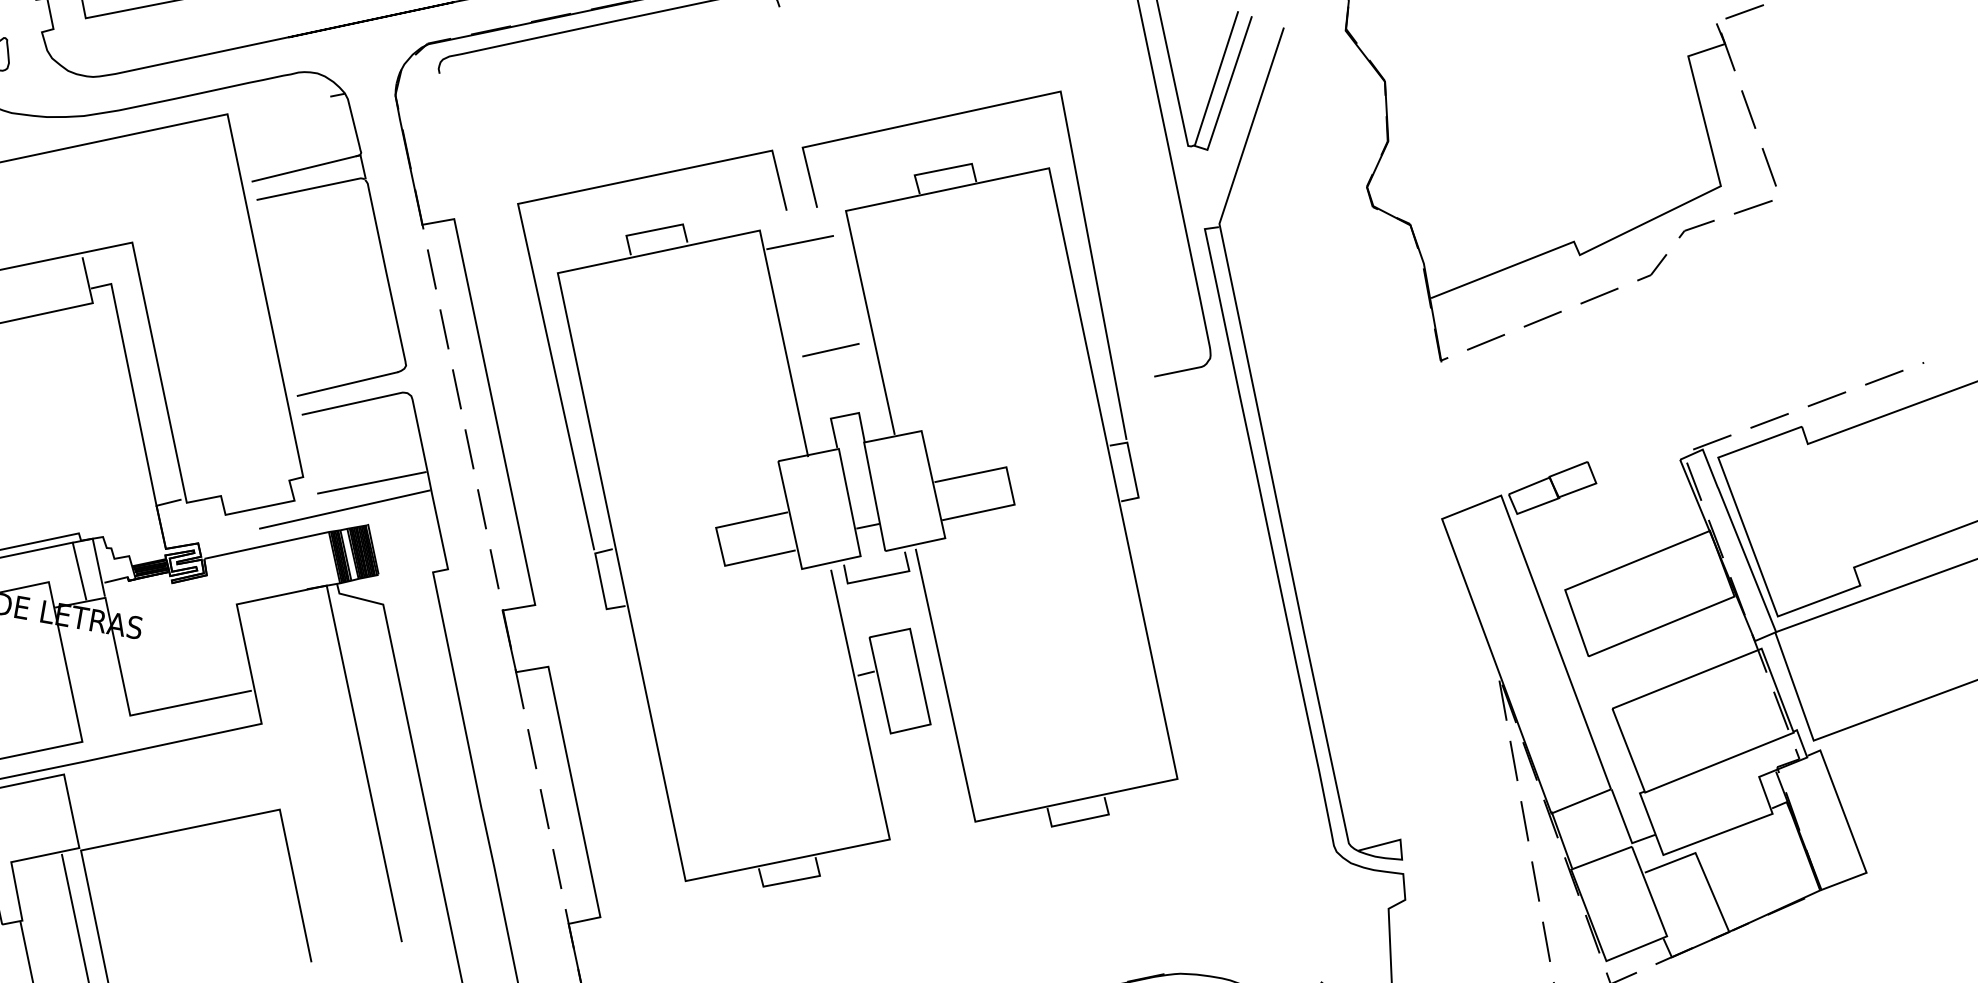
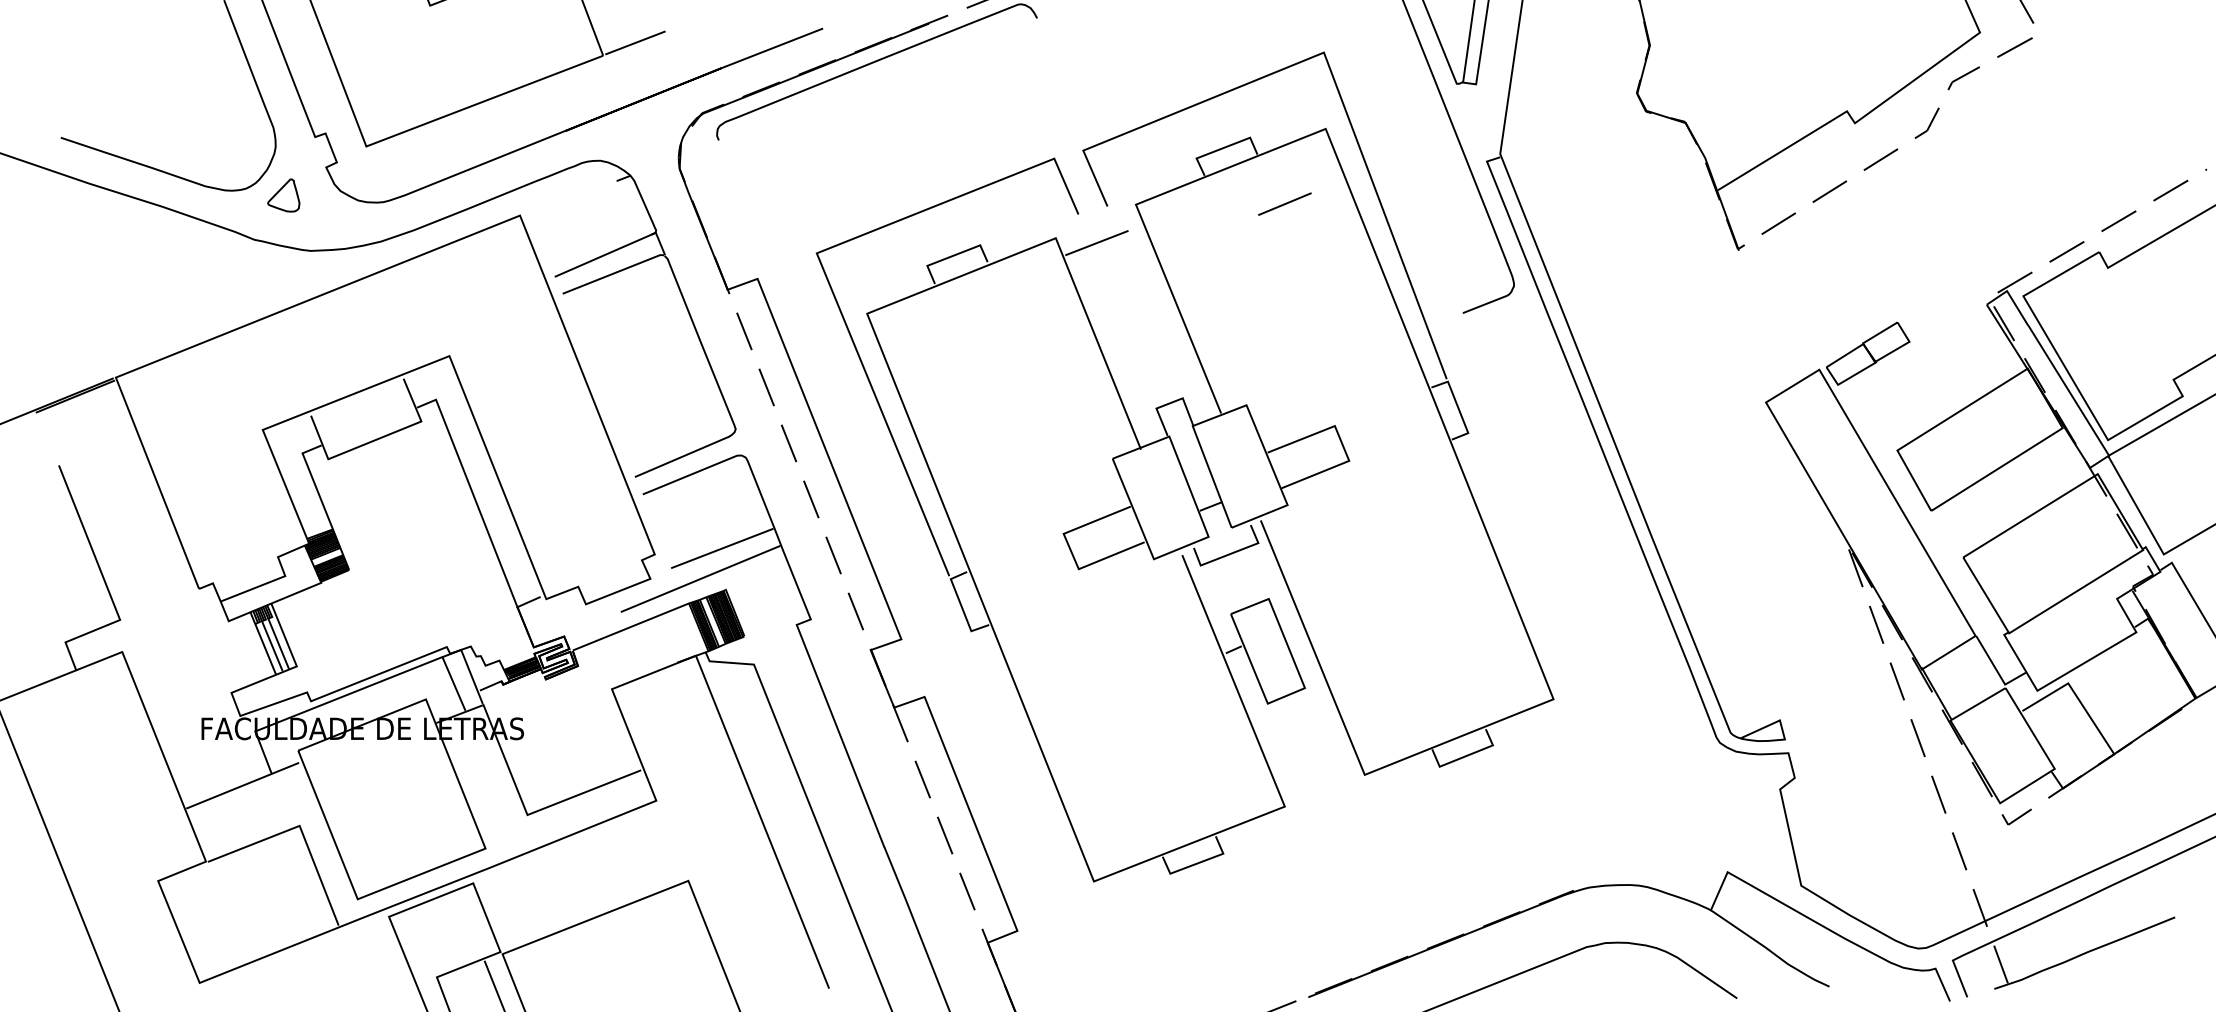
line: (830, 349) -> (1284, 203), moved

